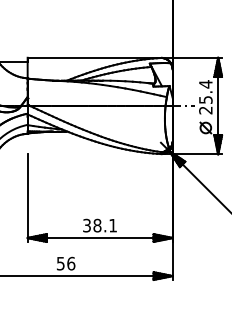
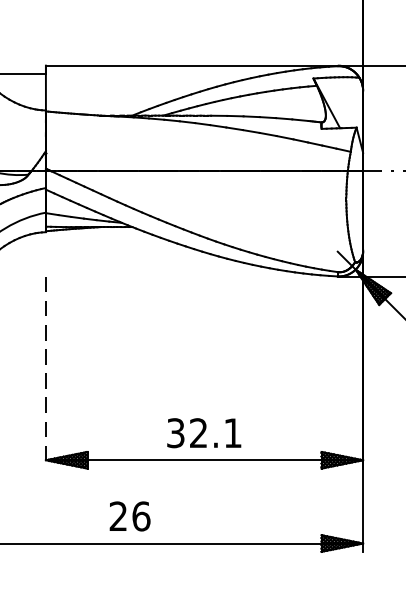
line: (27, 198) -> (45, 373), solid -> dashed
text: (97, 225) -> (198, 432), 38.1 -> 32.1
text: (60, 263) -> (117, 515), 56 -> 26

